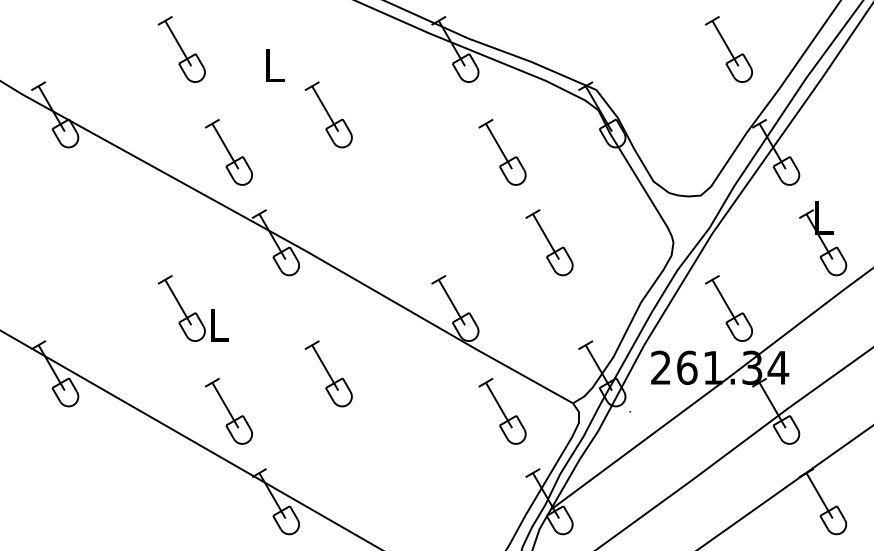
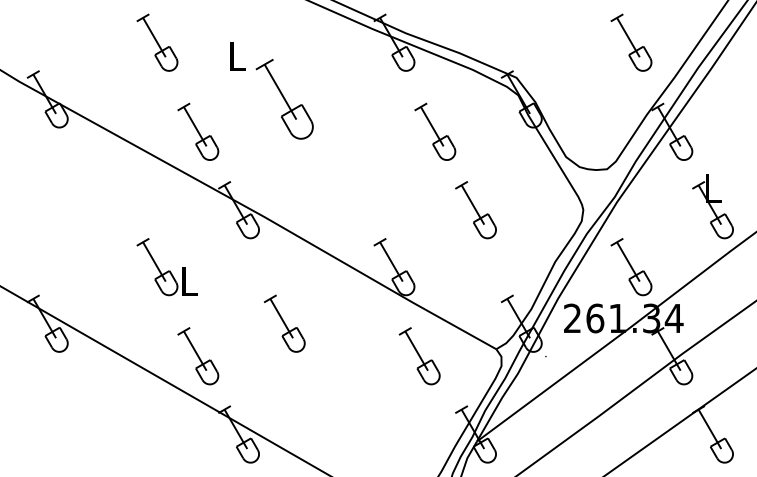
part: (328, 114) -> (284, 99), size x1.4
part: (502, 411) -> (419, 356), moved

